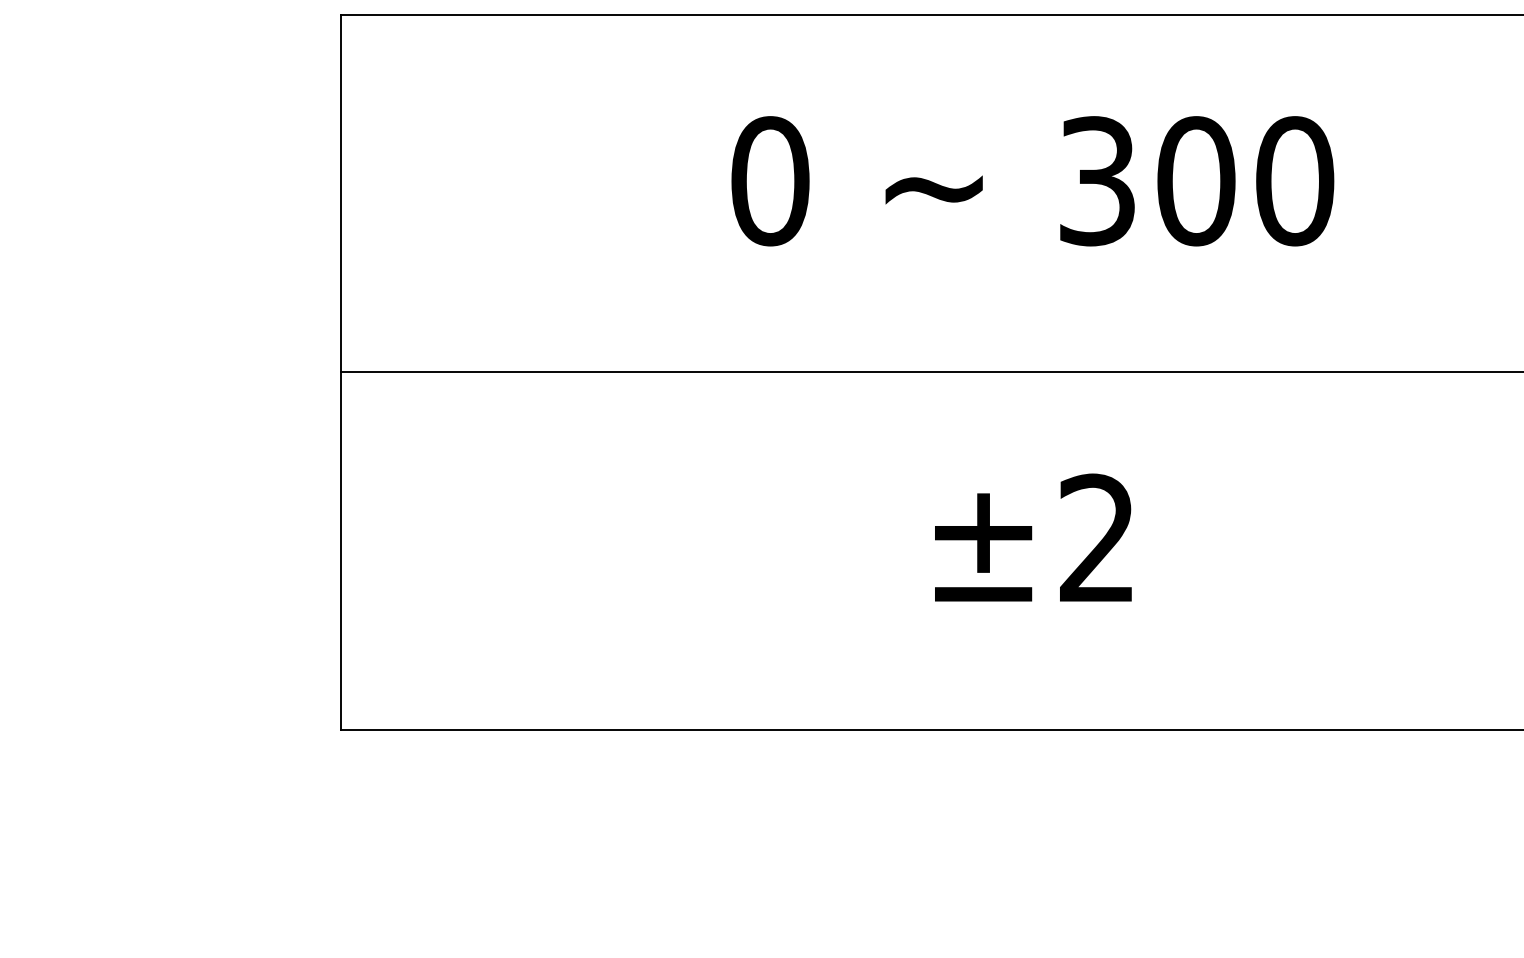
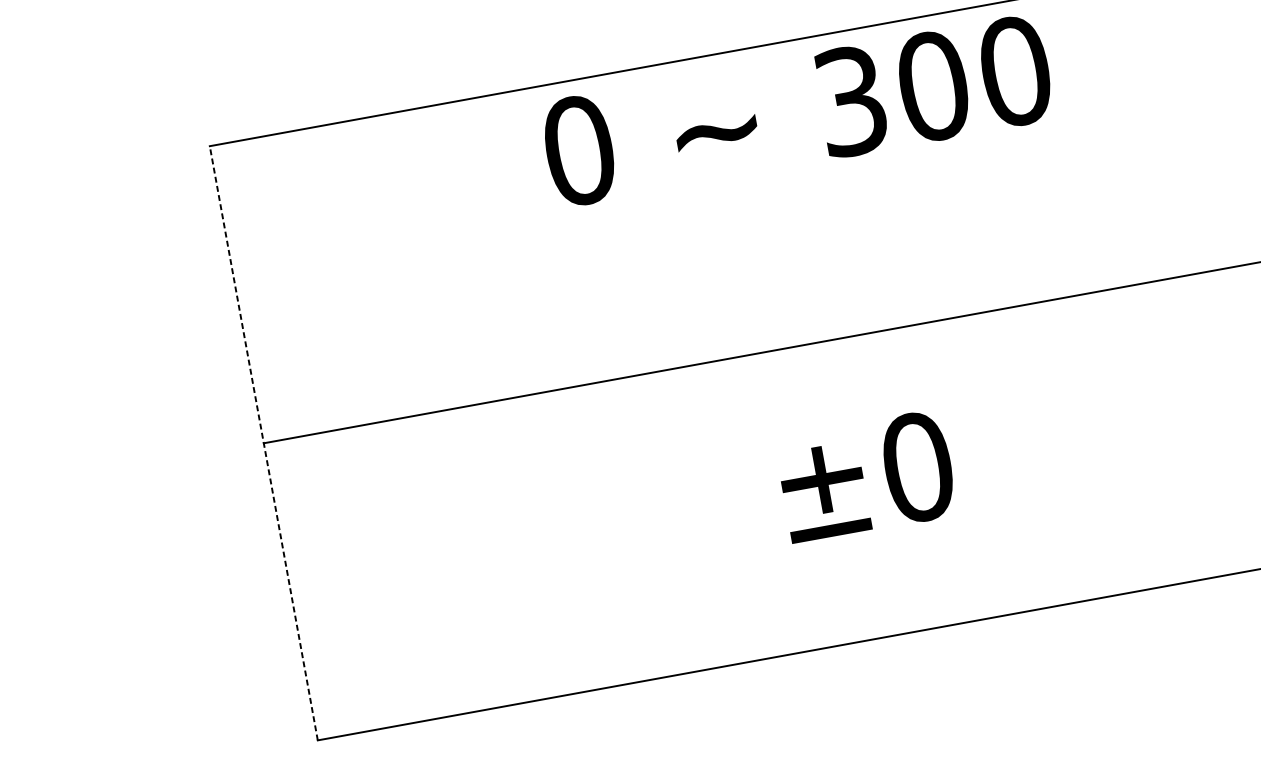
text: (1032, 181) -> (797, 111), moved
line: (340, 371) -> (263, 442), solid -> dashed
text: (1097, 538) -> (917, 467), ±2 -> ±0

